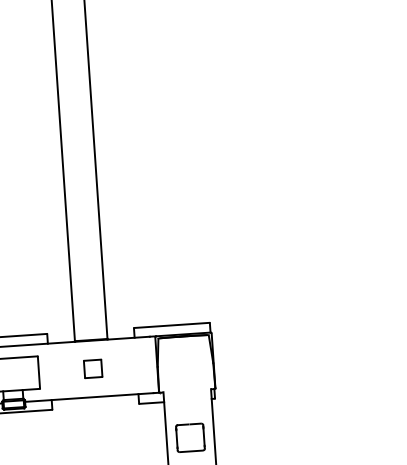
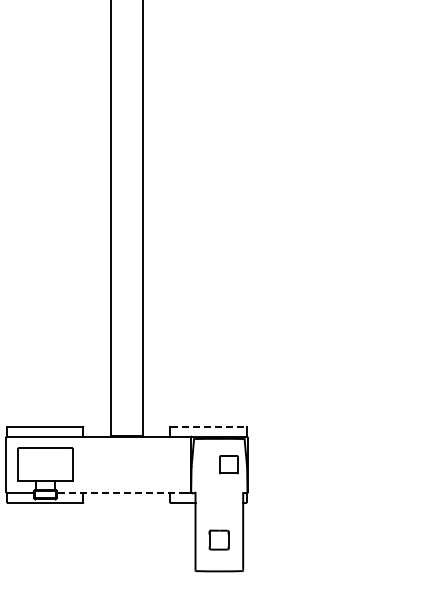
line: (171, 325) -> (208, 426), solid -> dashed
part: (92, 368) -> (228, 464), moved
line: (88, 397) -> (120, 493), solid -> dashed
part: (189, 437) -> (218, 539), size x0.7

